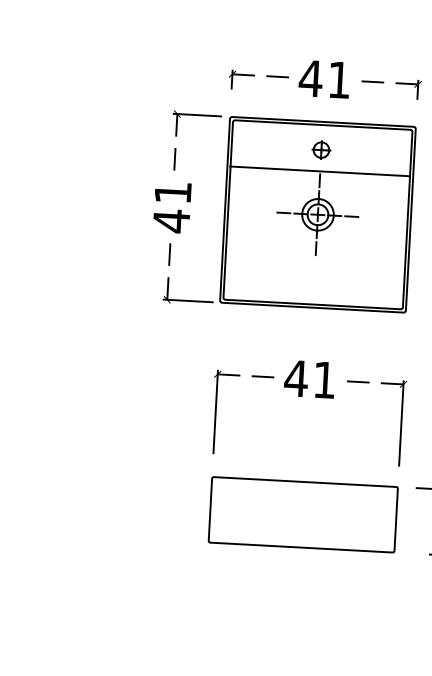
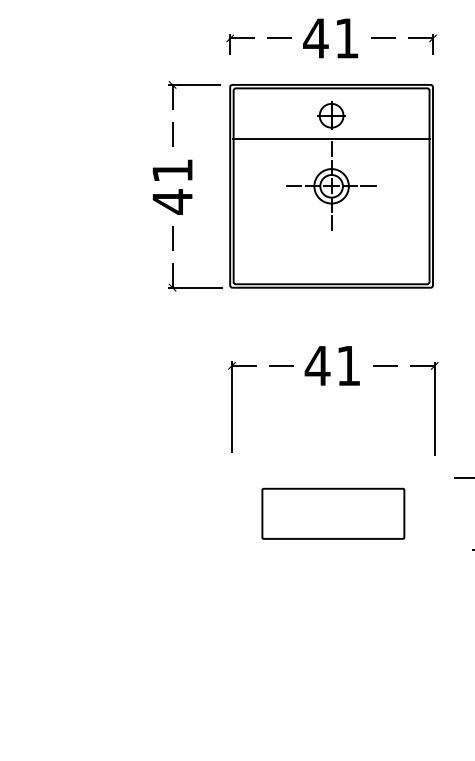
part: (321, 149) -> (331, 115), size x1.4
part: (303, 514) -> (333, 513), size x0.7

